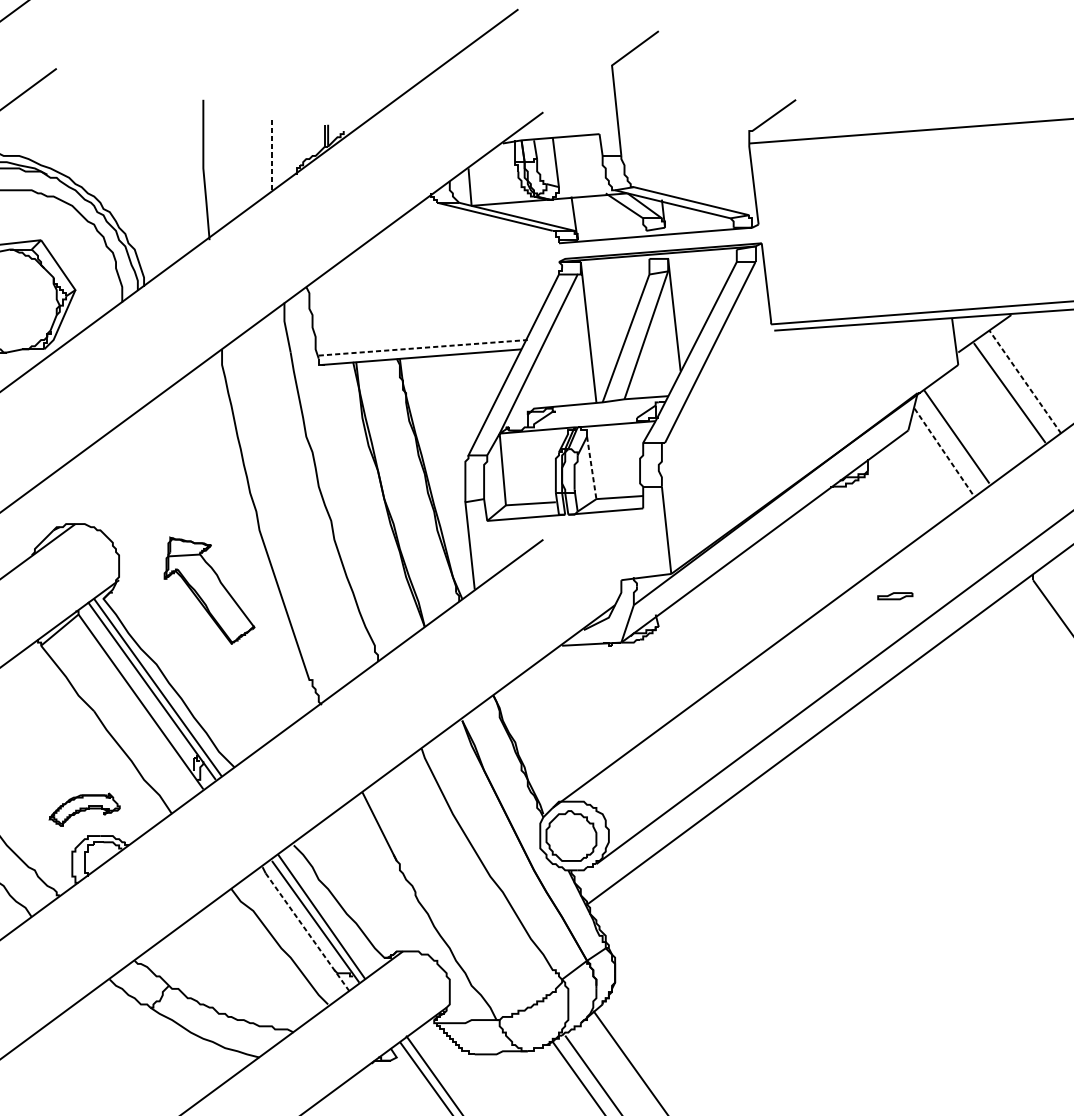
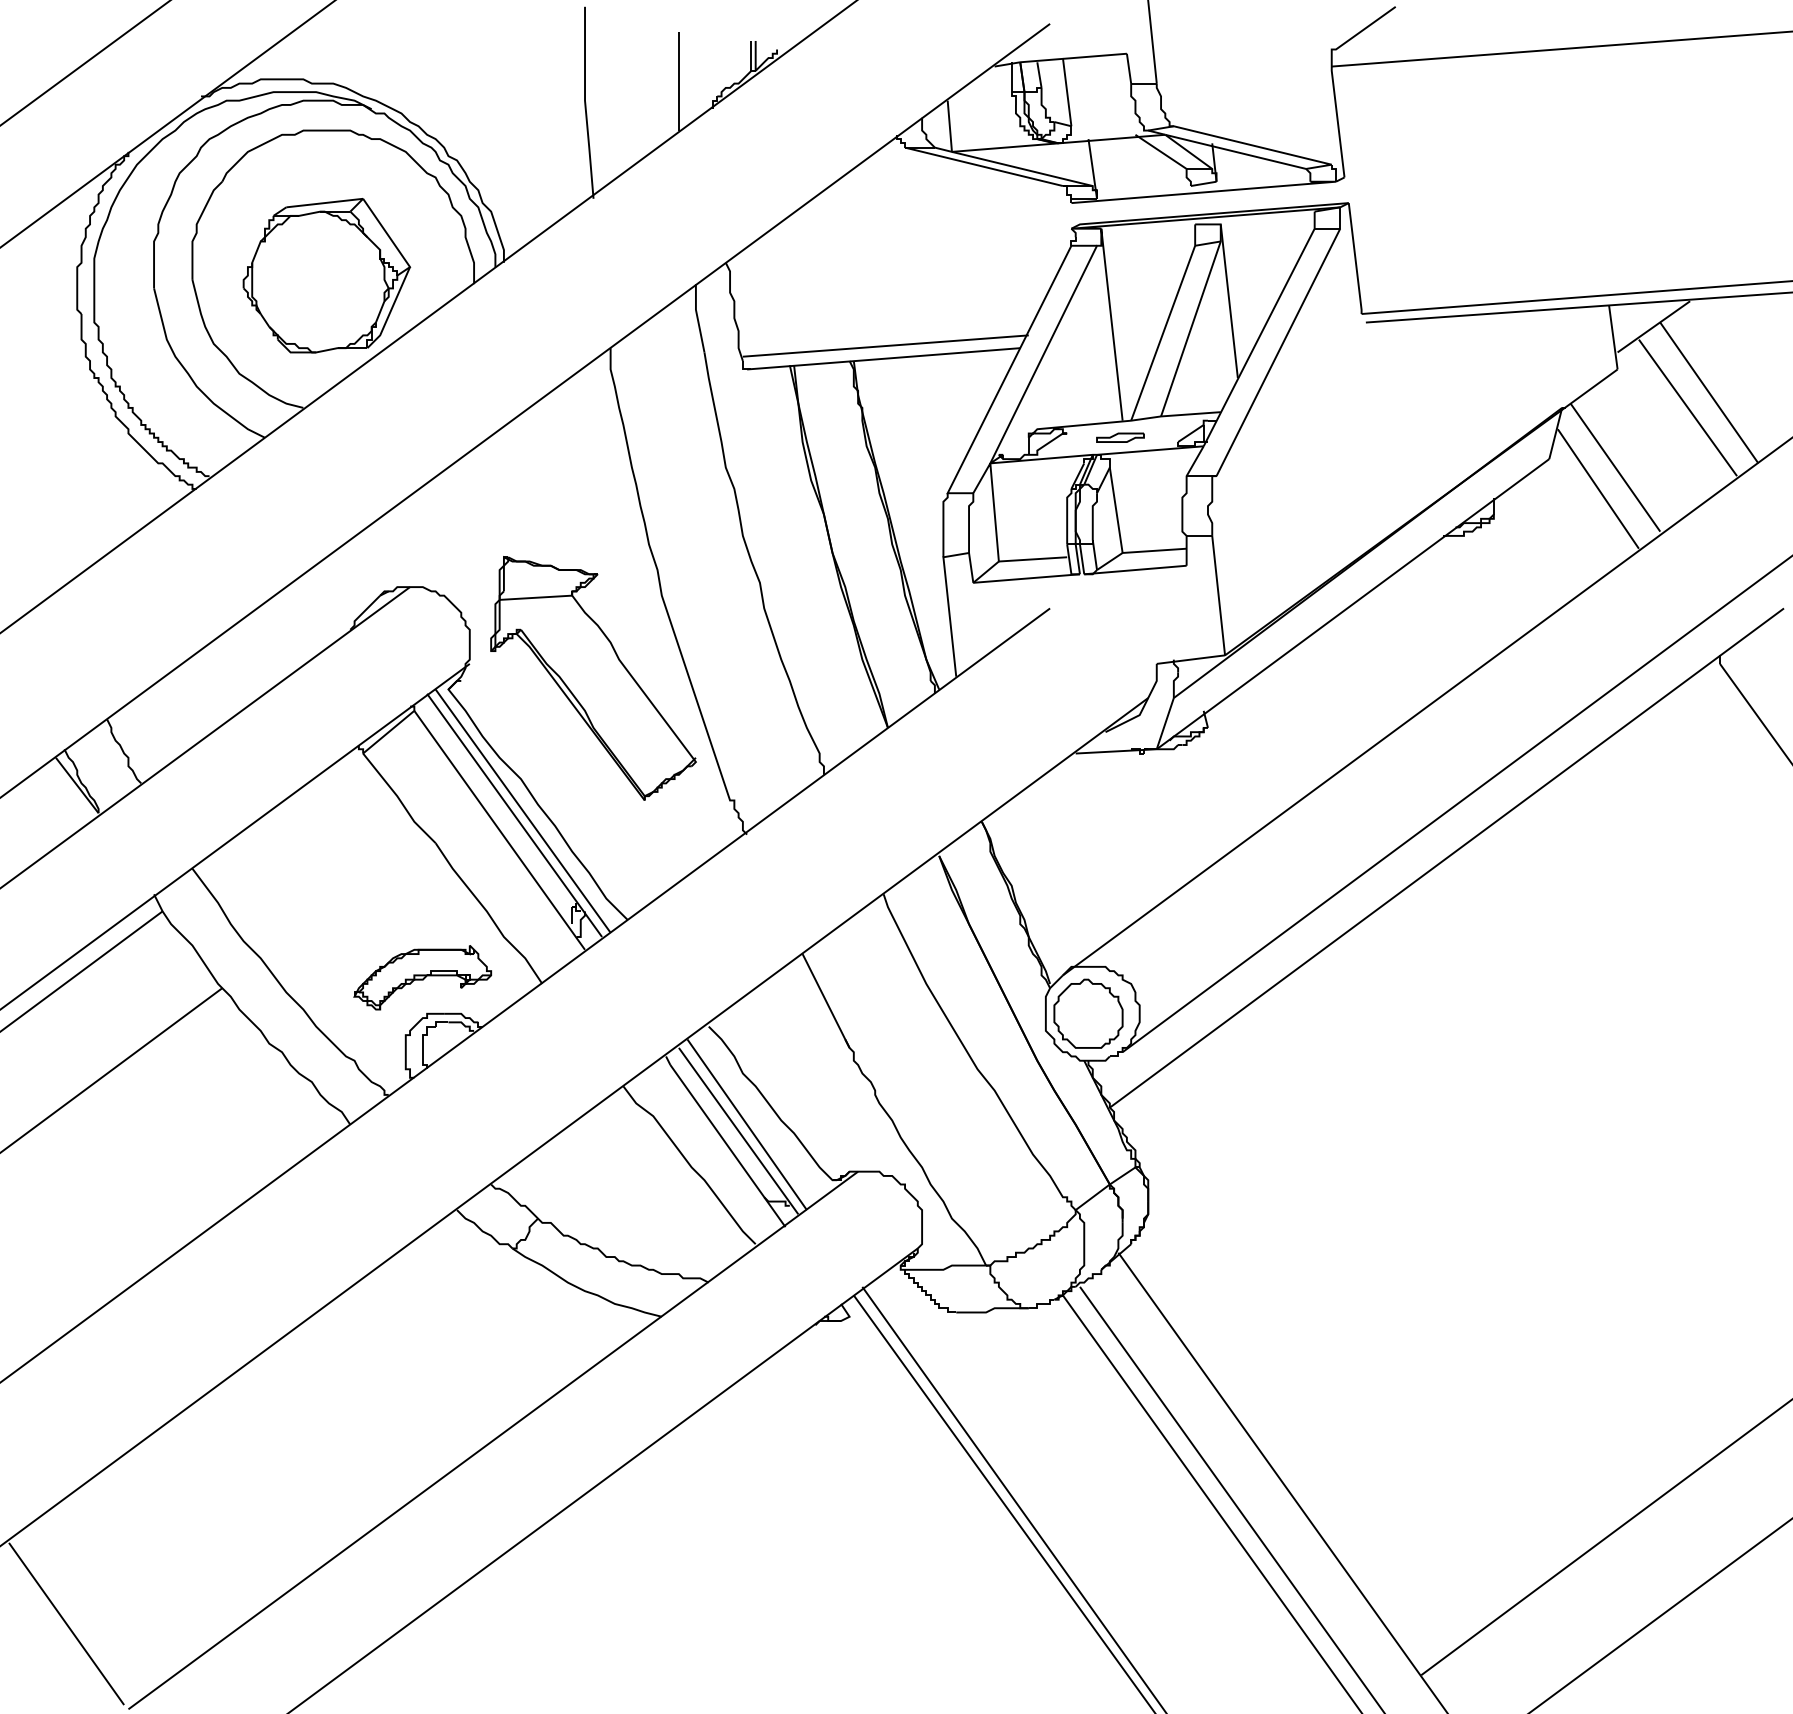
line: (271, 154) -> (678, 81), dashed -> solid
line: (423, 348) -> (886, 346), dashed -> solid
line: (1025, 381) -> (1709, 392), dashed -> solid
line: (944, 452) -> (1598, 489), dashed -> solid
line: (591, 468) -> (1116, 510), dashed -> solid
part: (209, 590) -> (593, 678), size x1.67
part: (895, 596) -> (1120, 437), moved
part: (84, 809) -> (422, 977), size x1.43
line: (308, 933) -> (728, 1146), dashed -> solid

